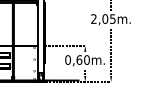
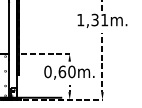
text: (103, 18) -> (92, 19), 2,05m. -> 1,31m.

